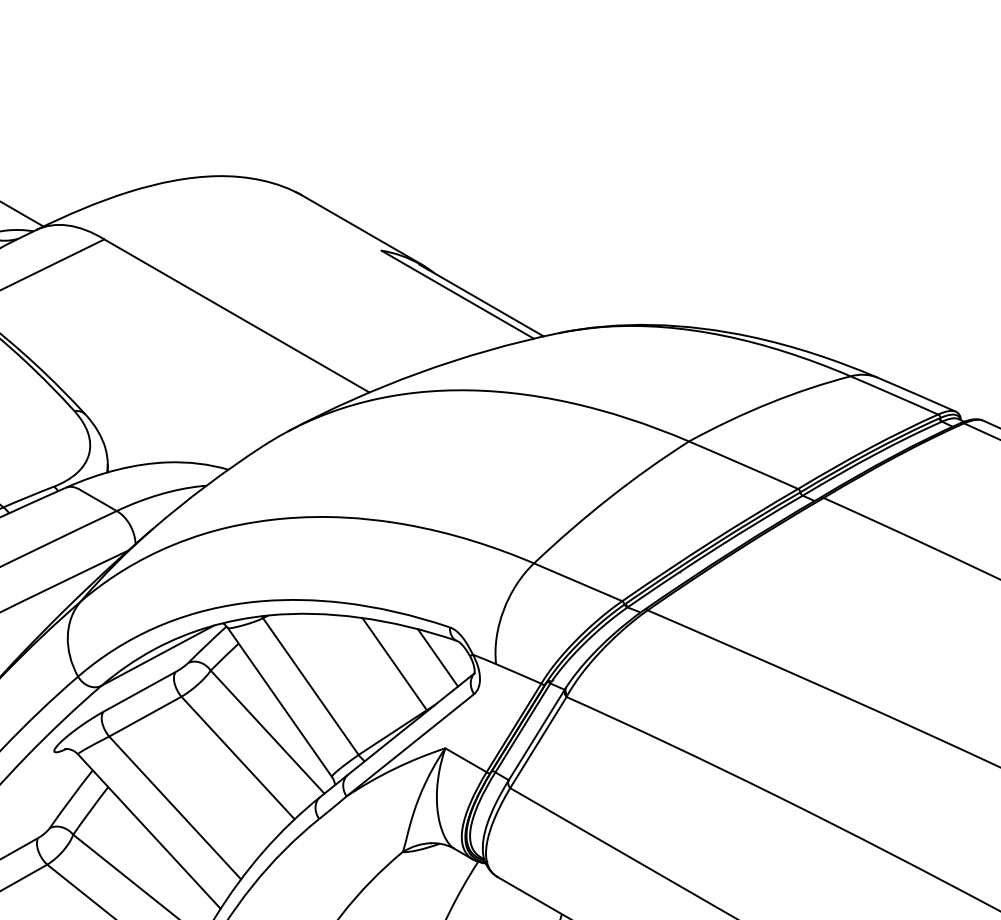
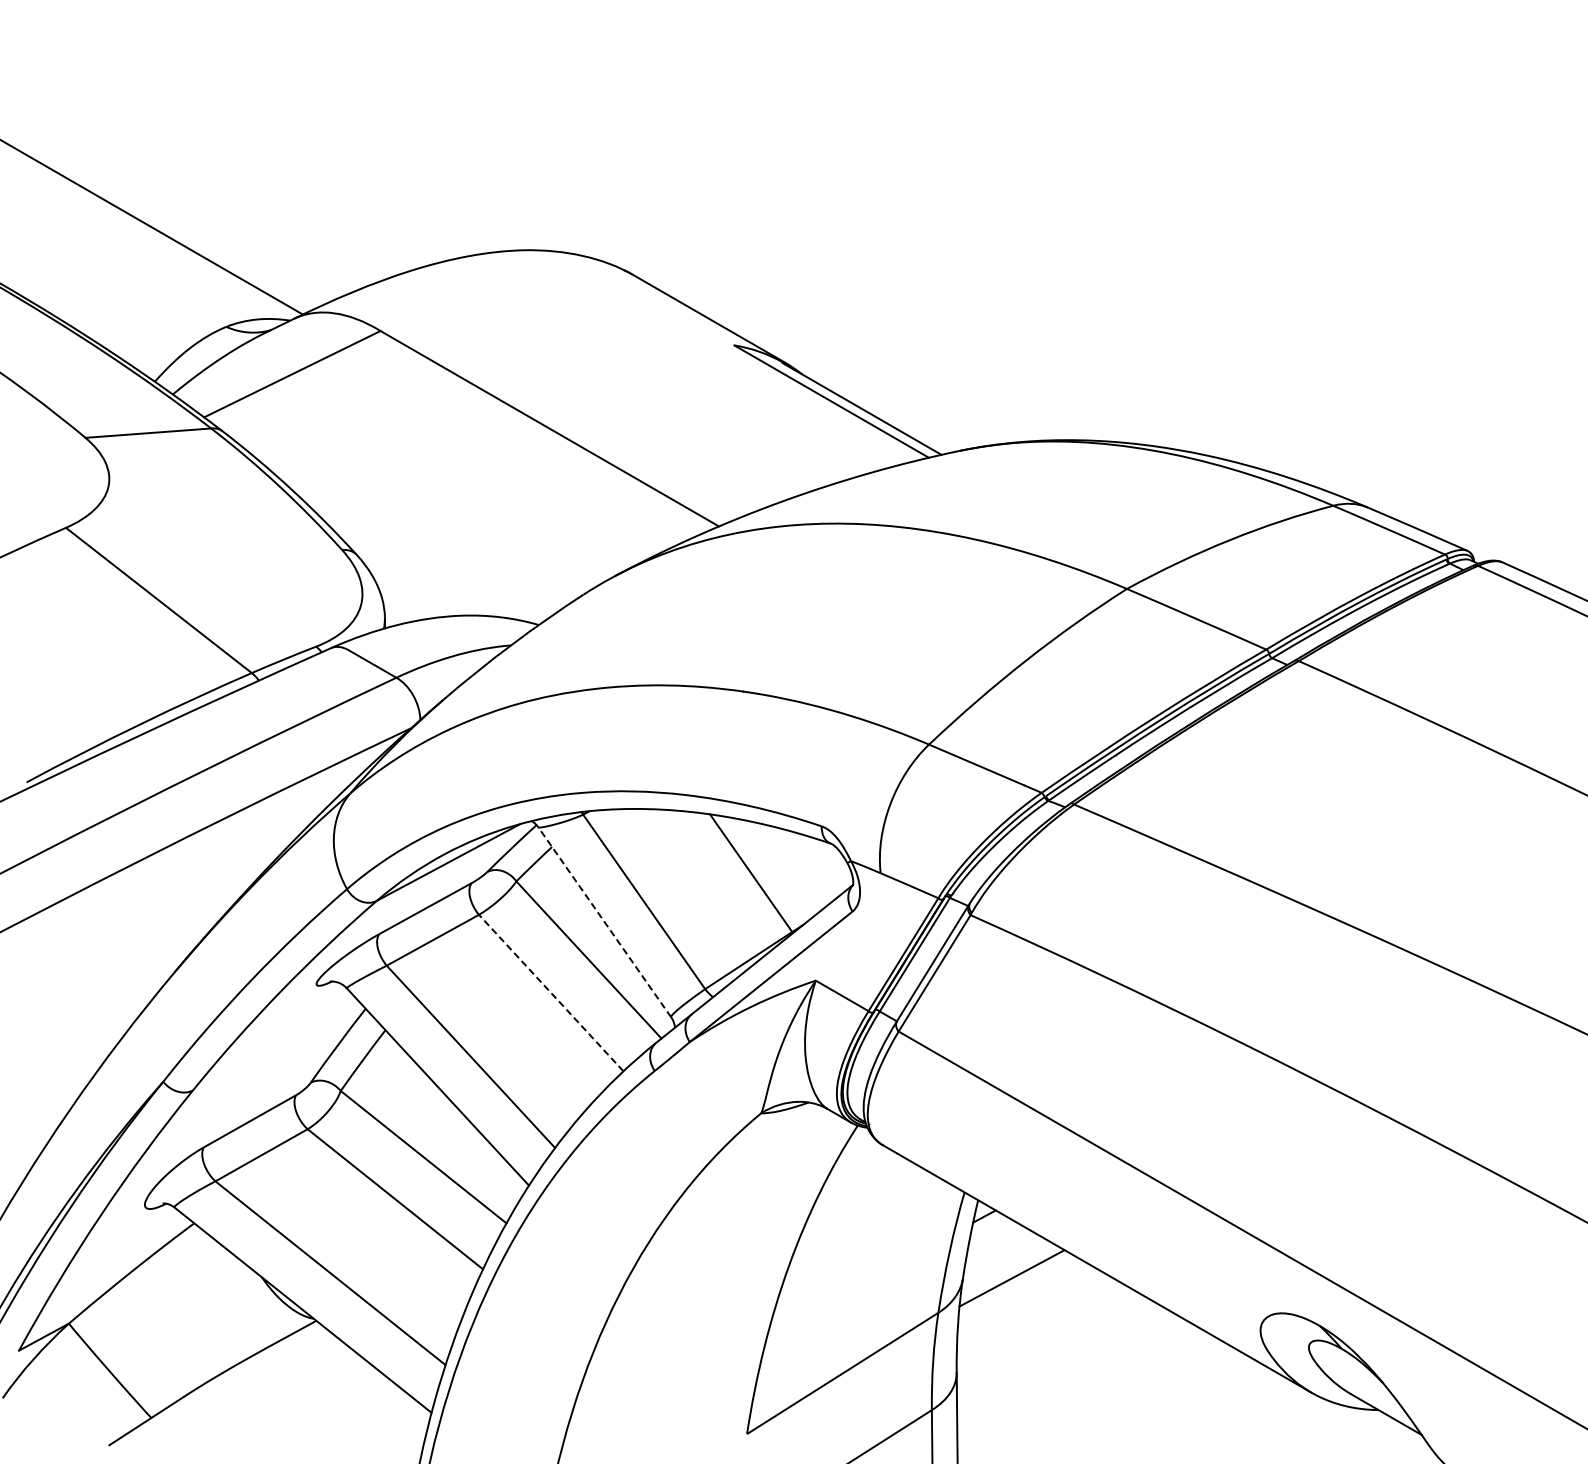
line: (438, 657) -> (806, 864), removed
line: (279, 702) -> (604, 922), solid -> dashed
line: (237, 757) -> (550, 992), solid -> dashed

